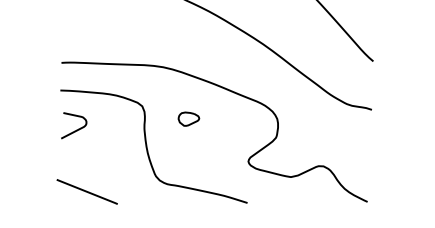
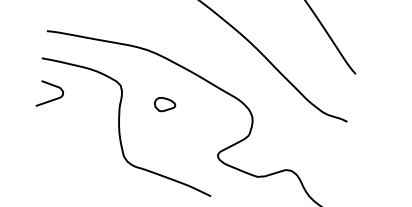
line: (86, 191) -> (53, 161), removed

